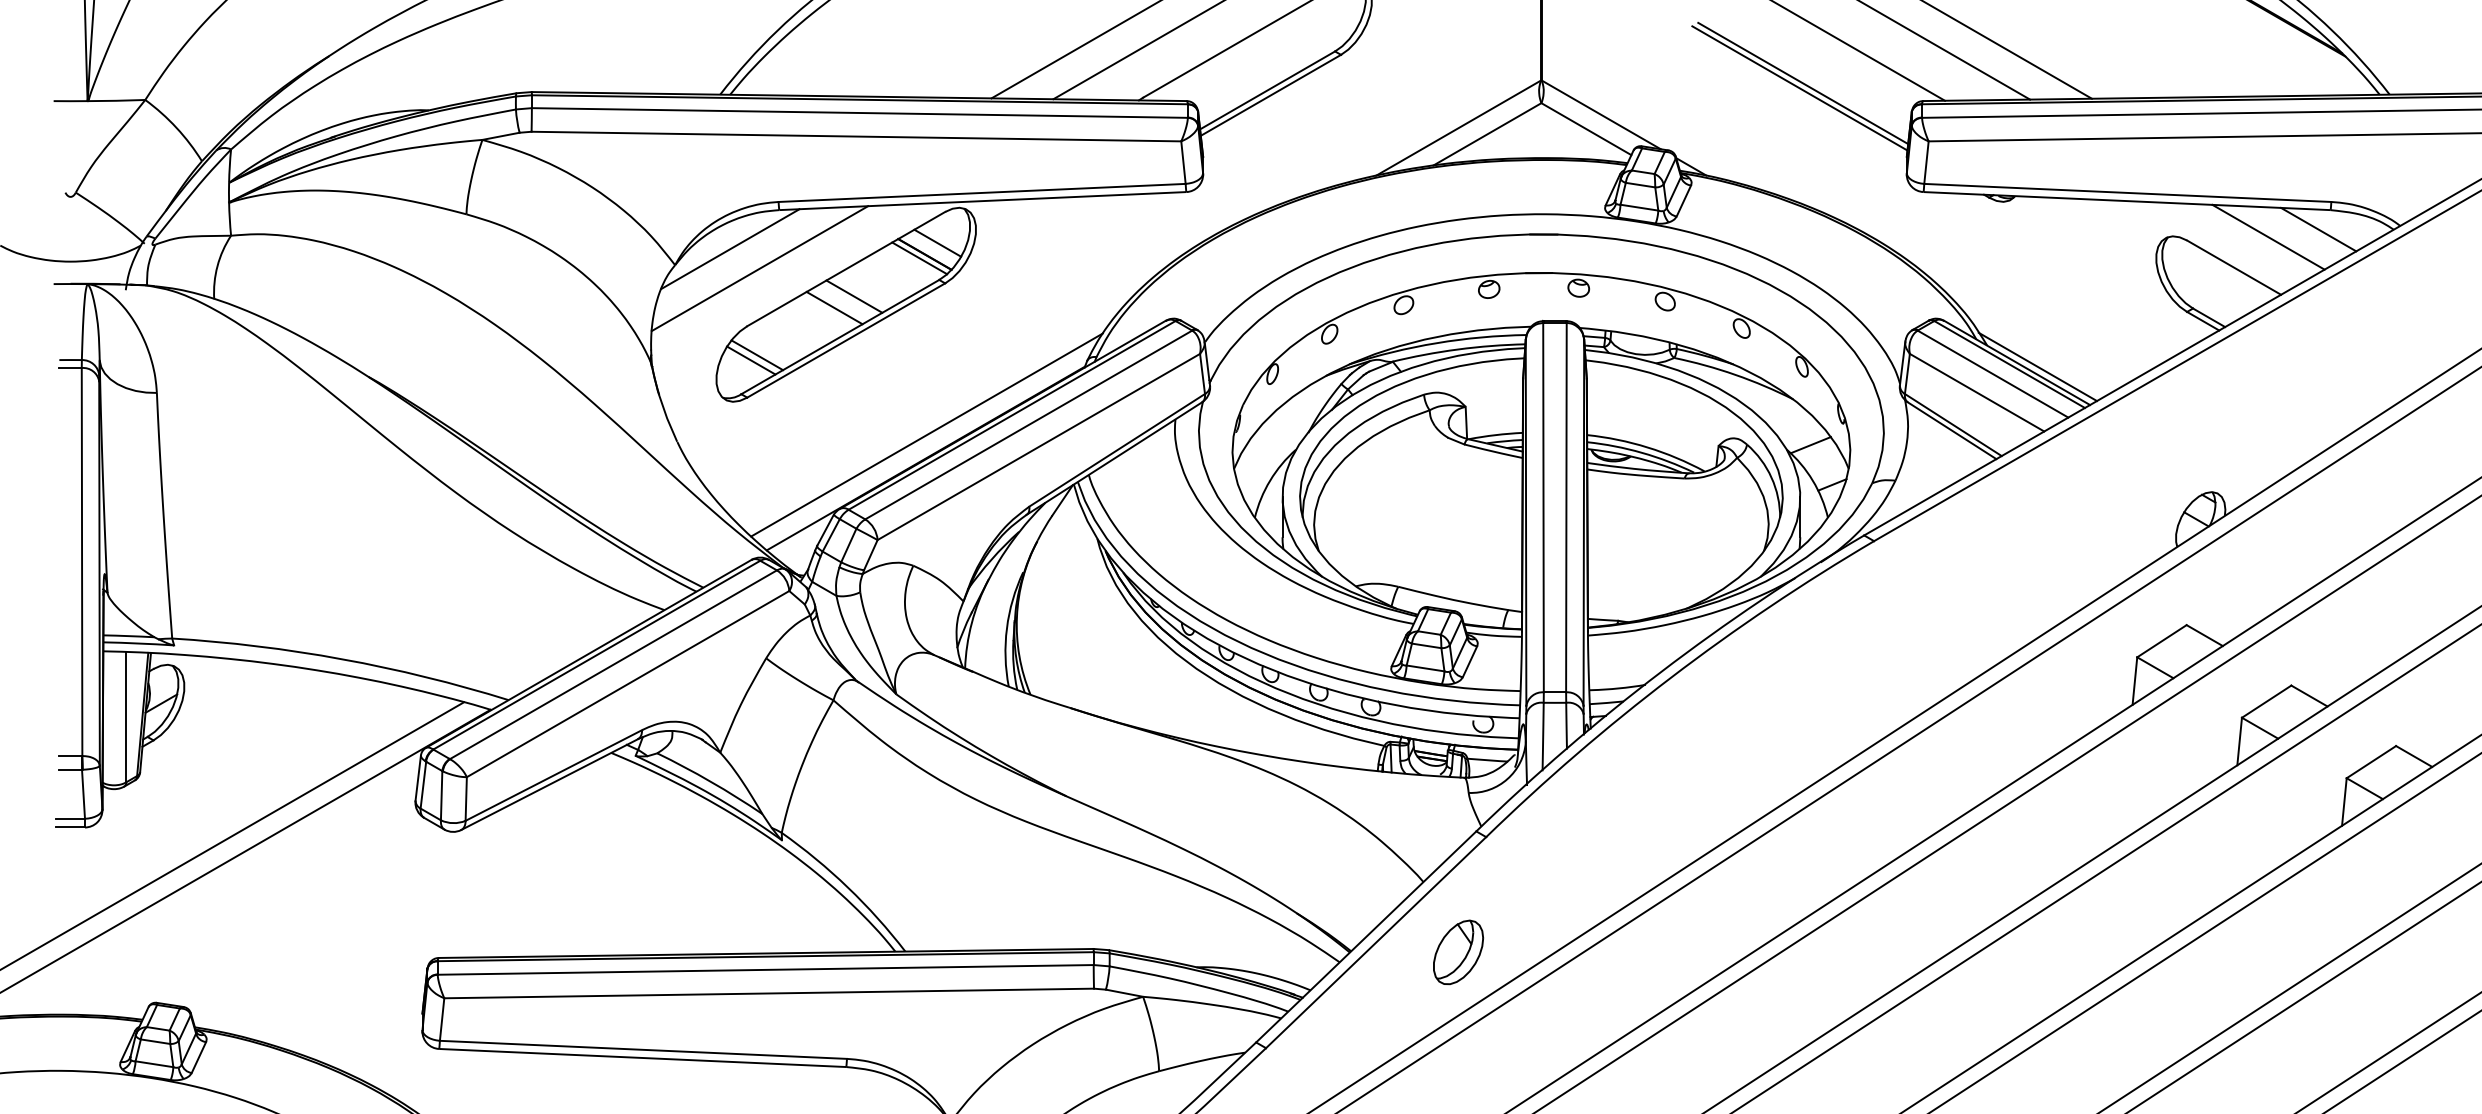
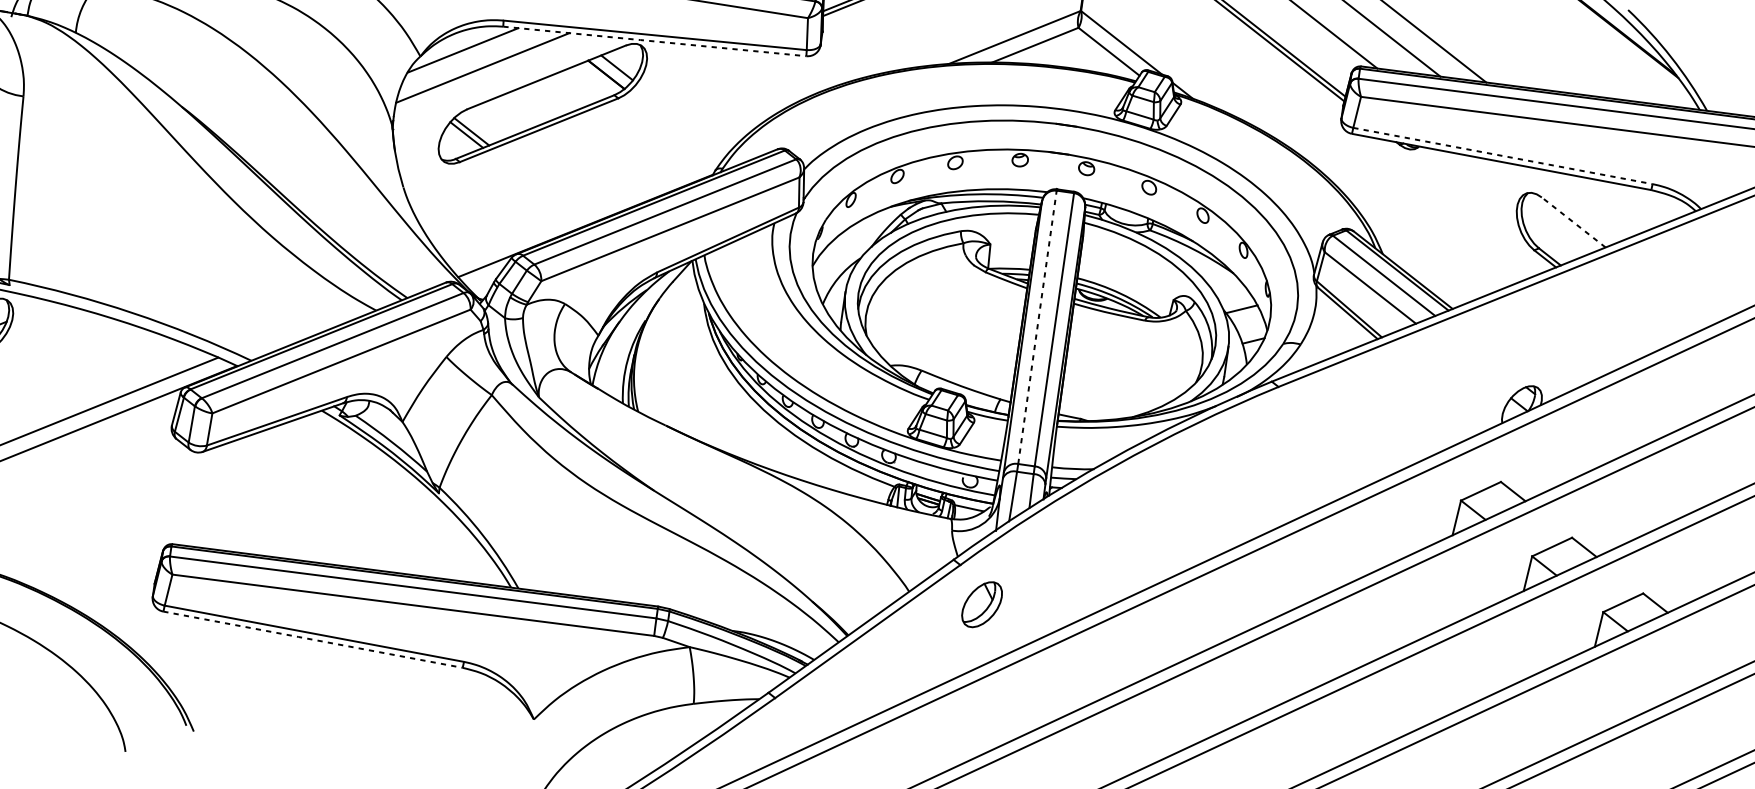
line: (2127, 192) -> (1502, 155), solid -> dashed
line: (982, 201) -> (654, 41), solid -> dashed
line: (2318, 229) -> (1640, 203), removed
line: (2268, 236) -> (1602, 203), removed
line: (919, 258) -> (601, 77), removed
line: (2233, 267) -> (1573, 222), solid -> dashed
line: (854, 296) -> (549, 98), removed
line: (834, 307) -> (533, 104), removed
line: (2037, 366) -> (1417, 274), removed
line: (926, 434) -> (588, 208), removed
line: (1543, 507) -> (1037, 327), solid -> dashed
part: (1458, 952) -> (982, 604), moved
line: (642, 1057) -> (312, 639), solid -> dashed

